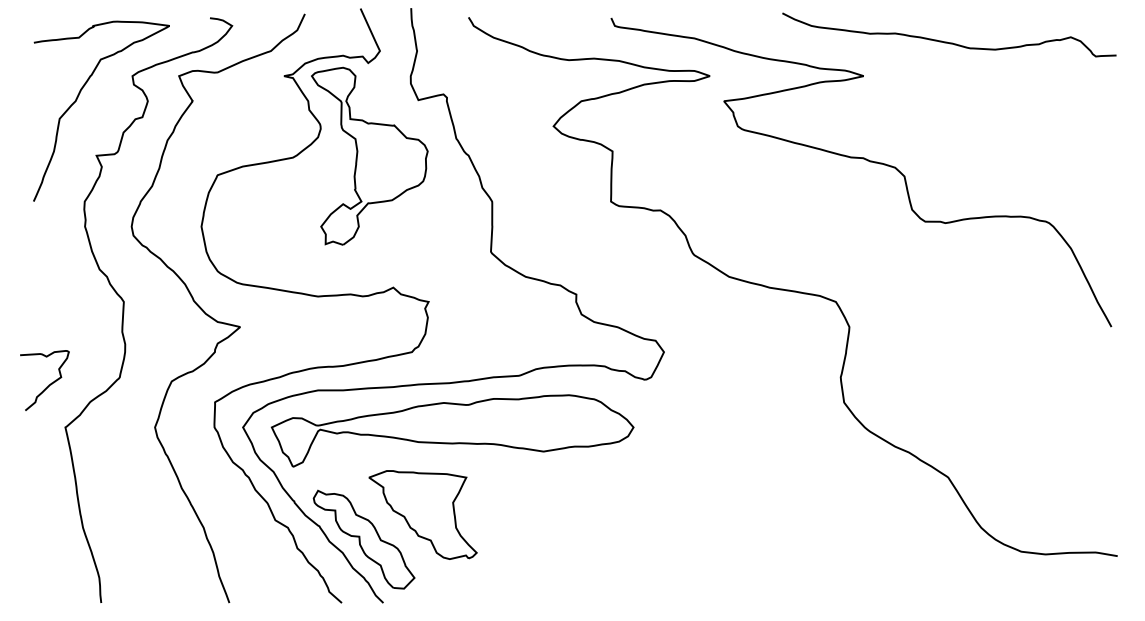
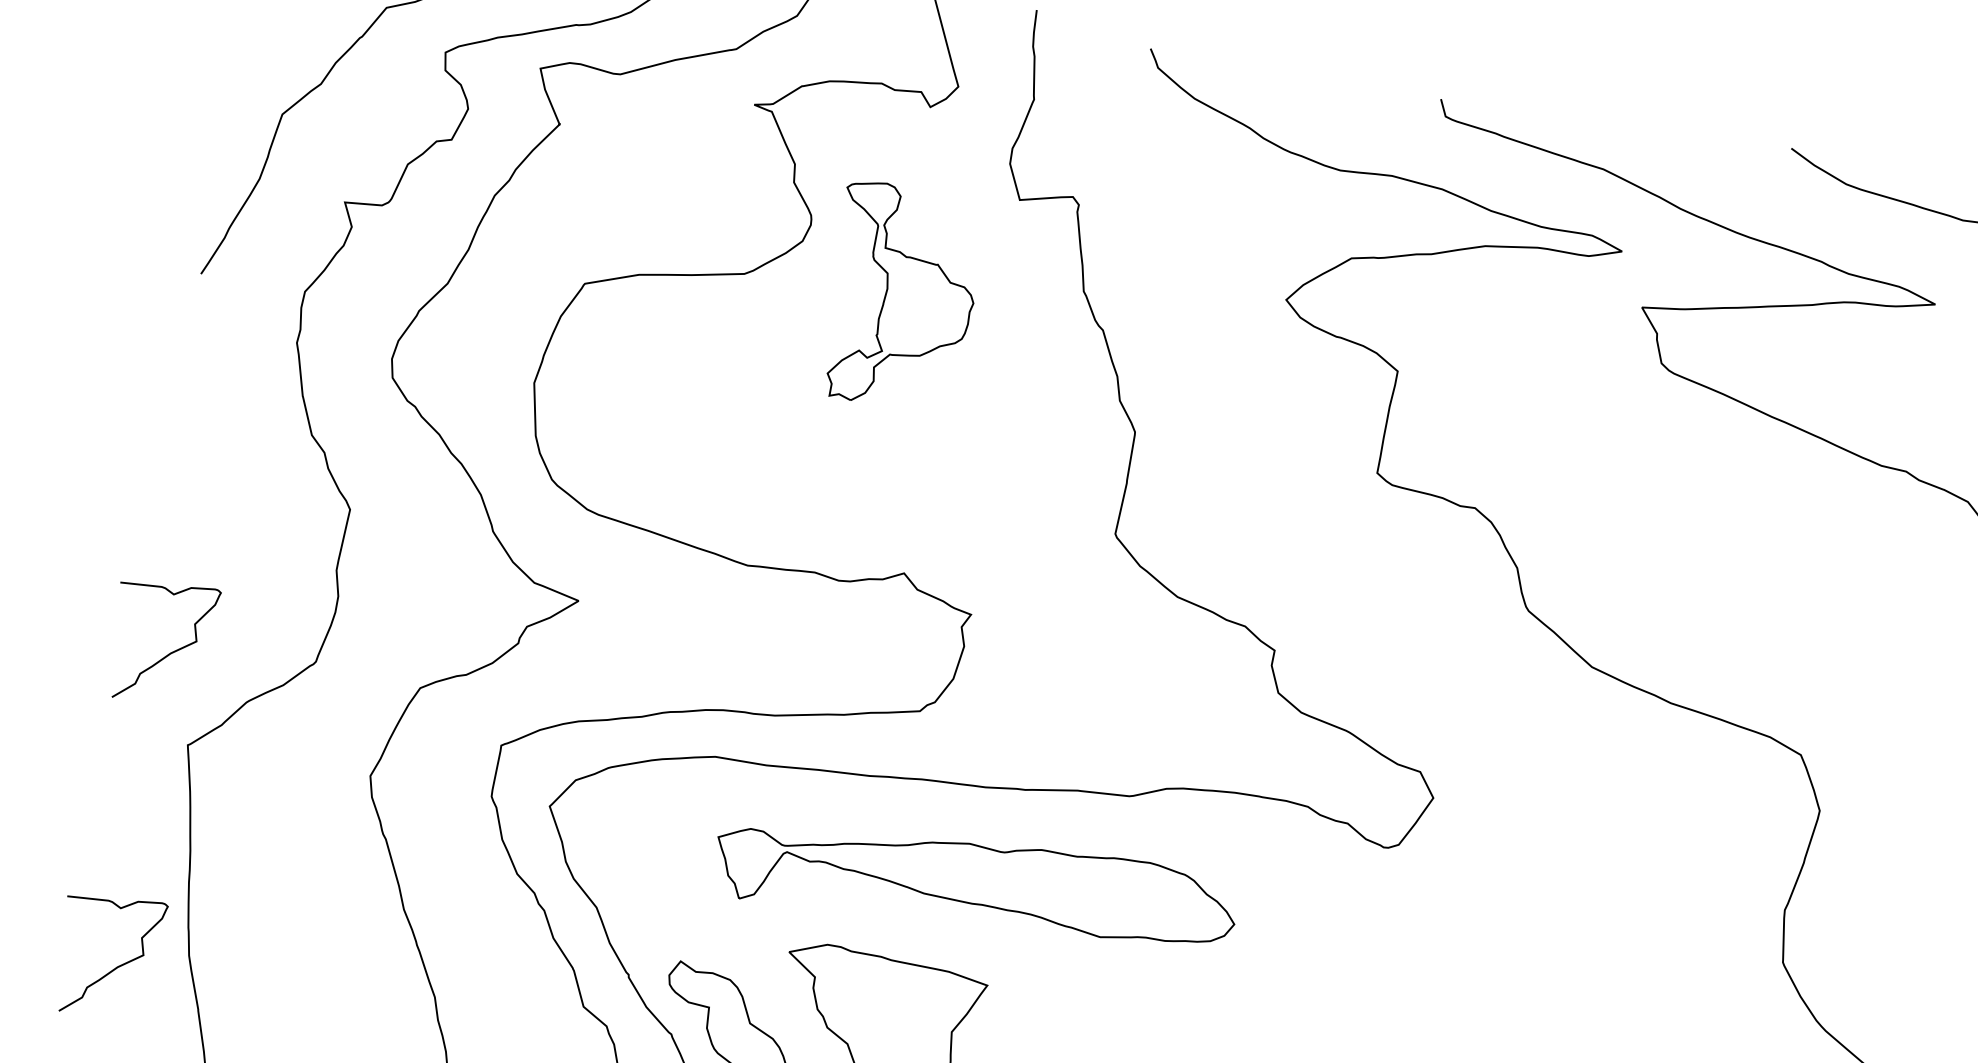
part: (369, 155) -> (901, 295), size x0.6
part: (452, 430) -> (975, 884), size x0.7
curve: (49, 538) -> (117, 965), added

